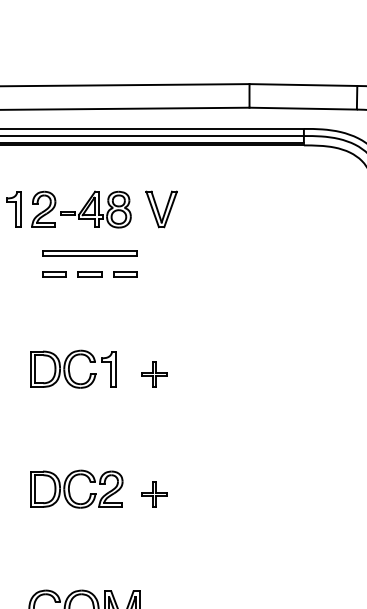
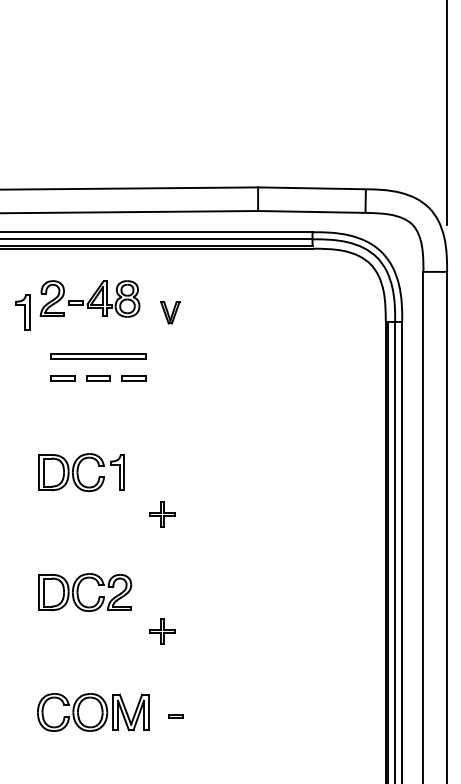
part: (80, 209) -> (89, 298), moved
part: (161, 209) -> (170, 312), size x0.6
part: (153, 374) -> (162, 514), moved
part: (153, 494) -> (162, 631), moved

